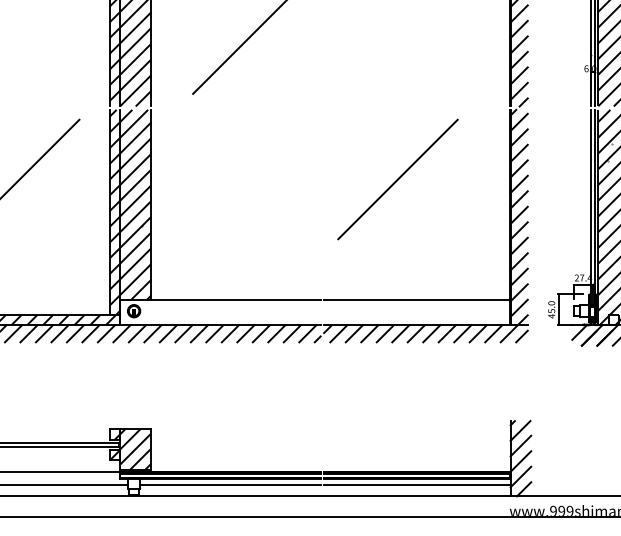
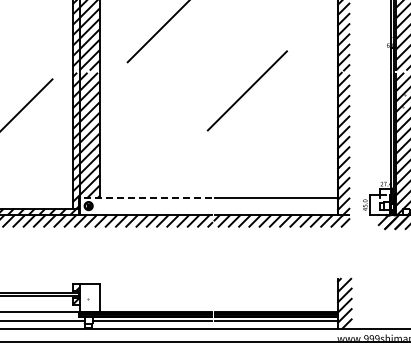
line: (396, 178) -> (246, 90), moved
line: (219, 299) -> (145, 198), solid -> dashed
hatch: (135, 449) -> (89, 297), removed

